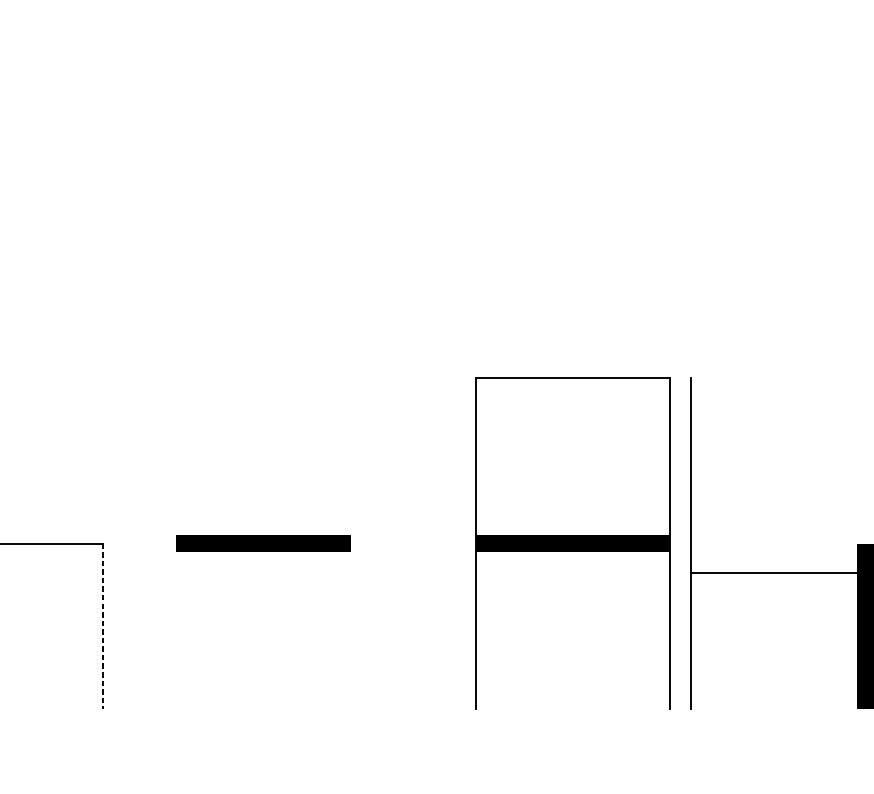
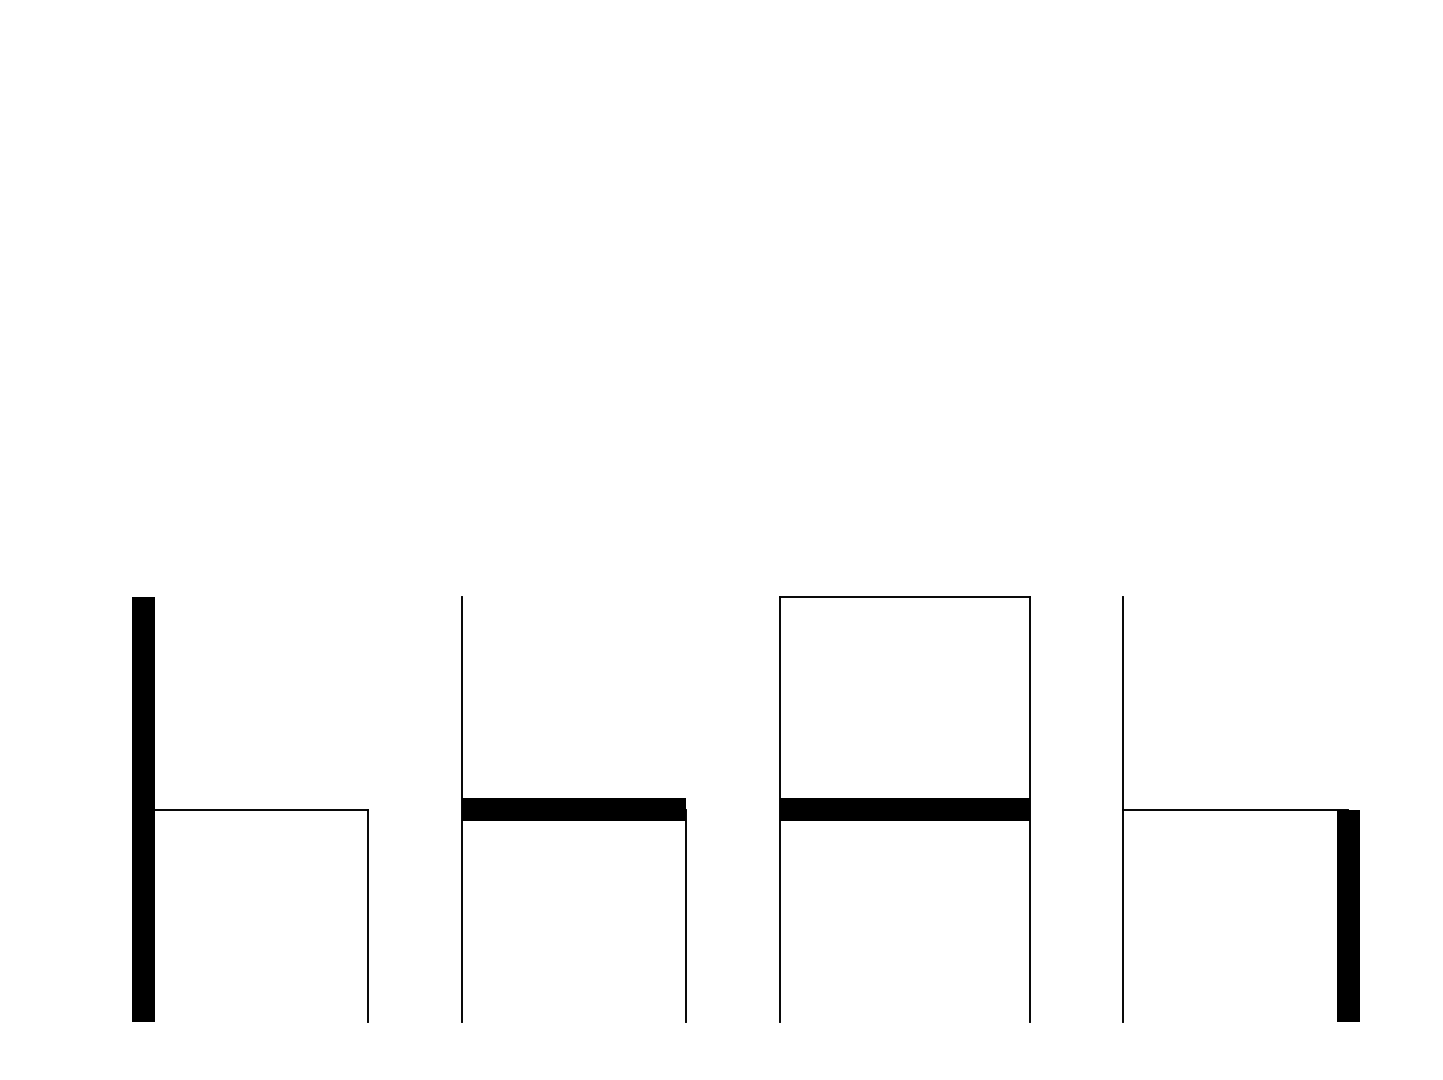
line: (175, 543) -> (461, 809), added
part: (572, 543) -> (904, 809), moved
line: (778, 572) -> (1235, 809), moved
line: (350, 625) -> (686, 915), added
line: (102, 626) -> (367, 916), dashed -> solid

